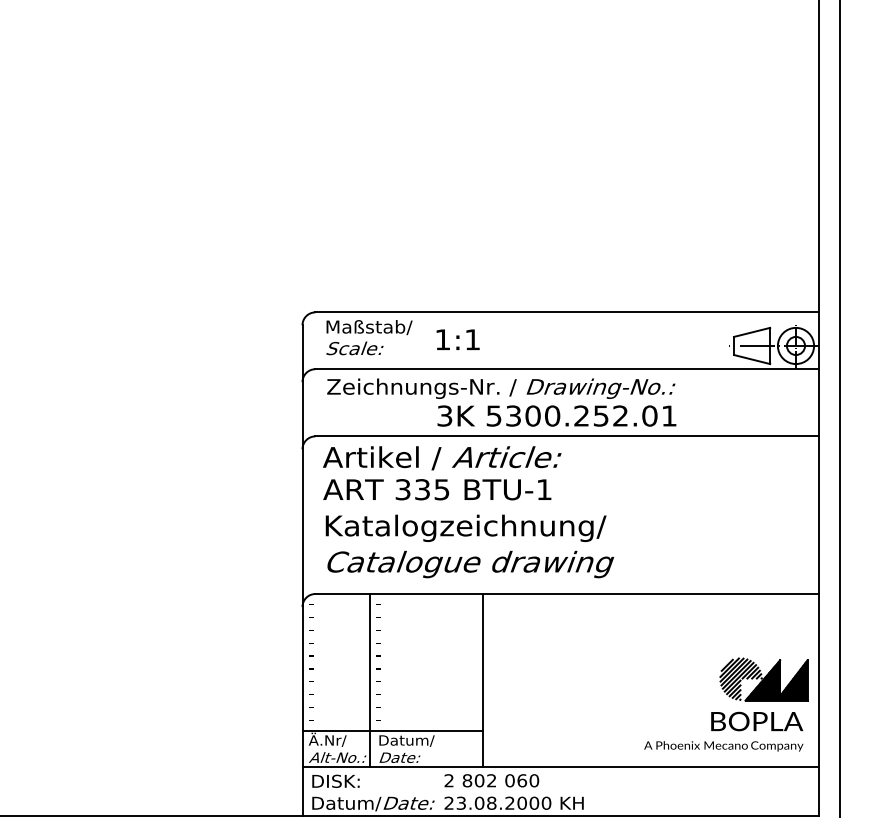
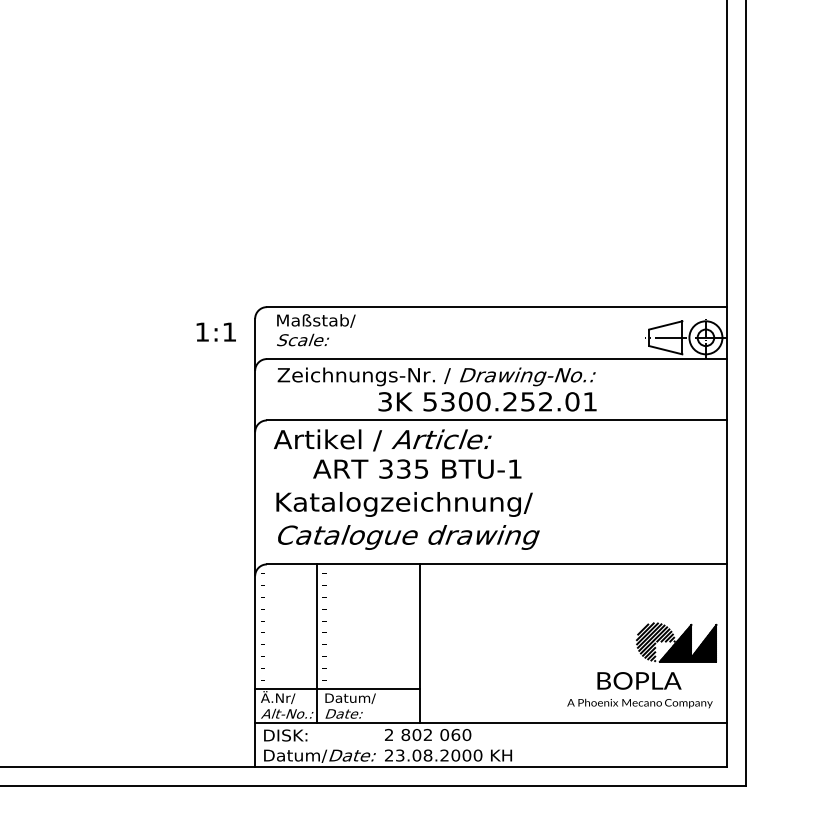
text: (457, 339) -> (215, 331), moved
text: (437, 489) -> (417, 468), moved
text: (757, 721) -> (639, 680), moved

